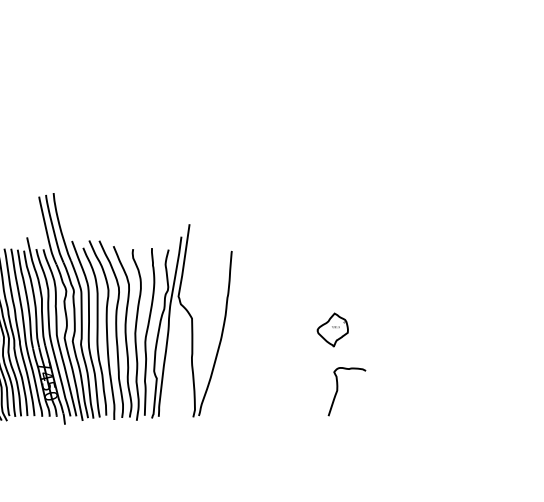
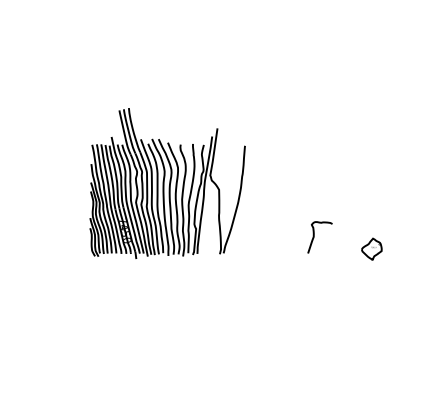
part: (332, 328) -> (371, 248), moved

